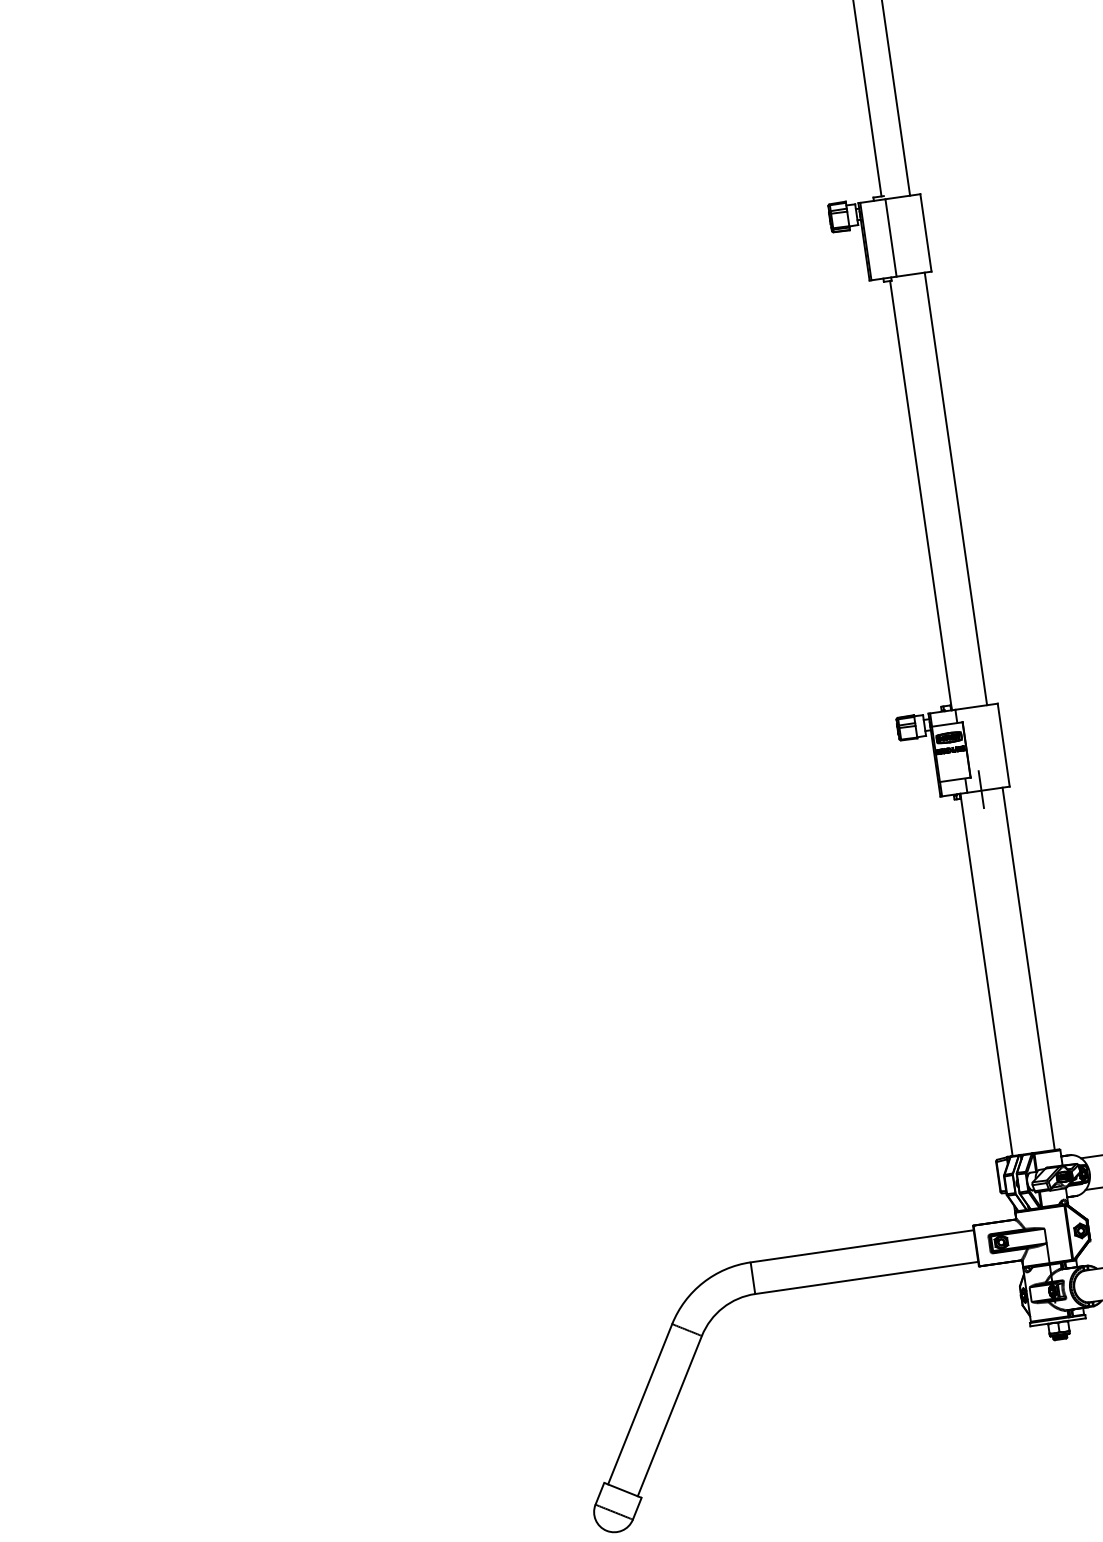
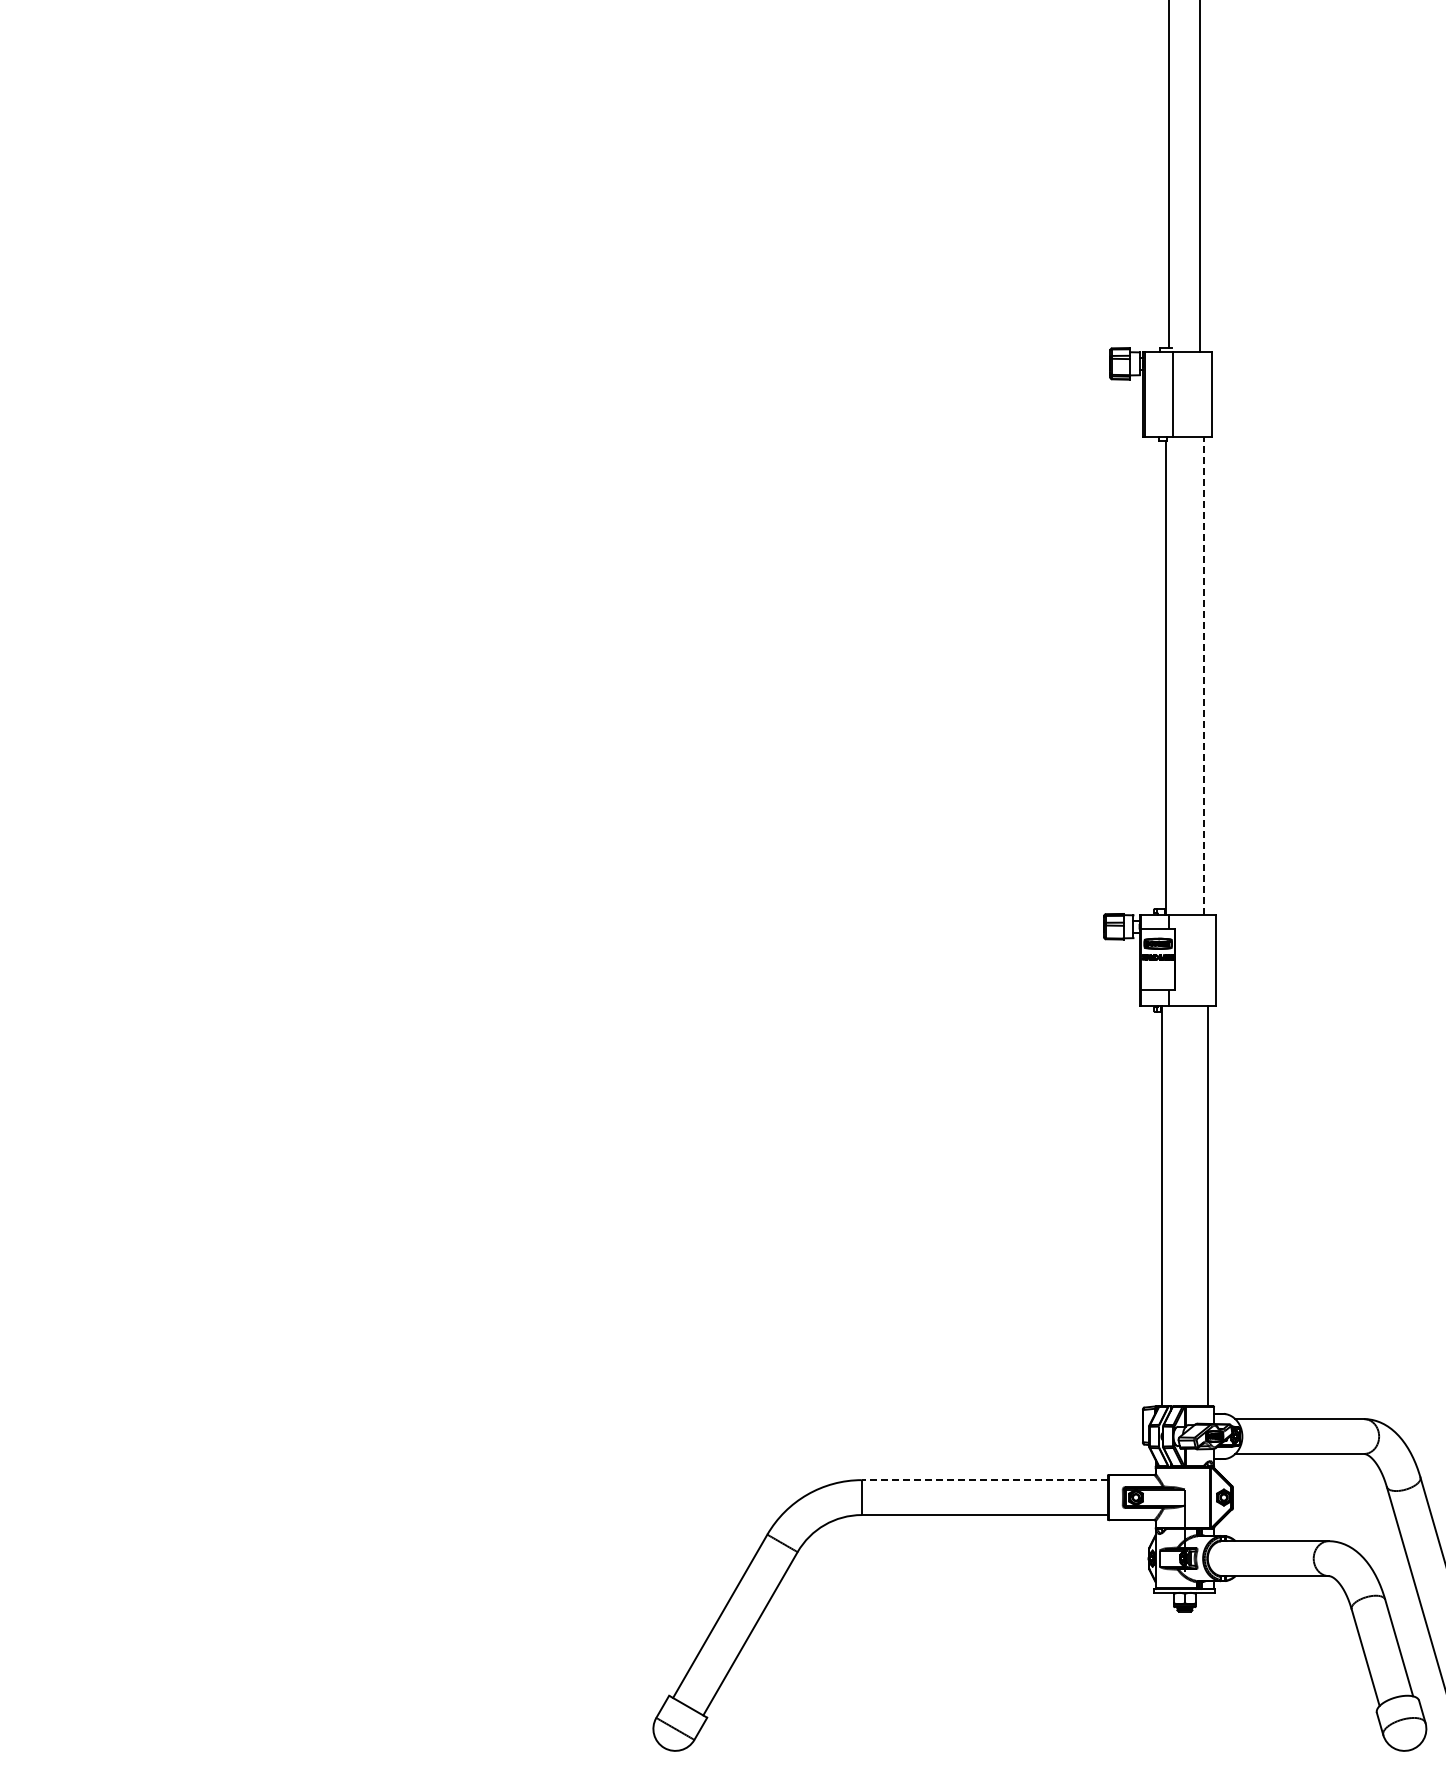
line: (956, 488) -> (1204, 675), solid -> dashed
line: (980, 789) -> (1184, 1004), removed
line: (861, 1246) -> (984, 1480), solid -> dashed

